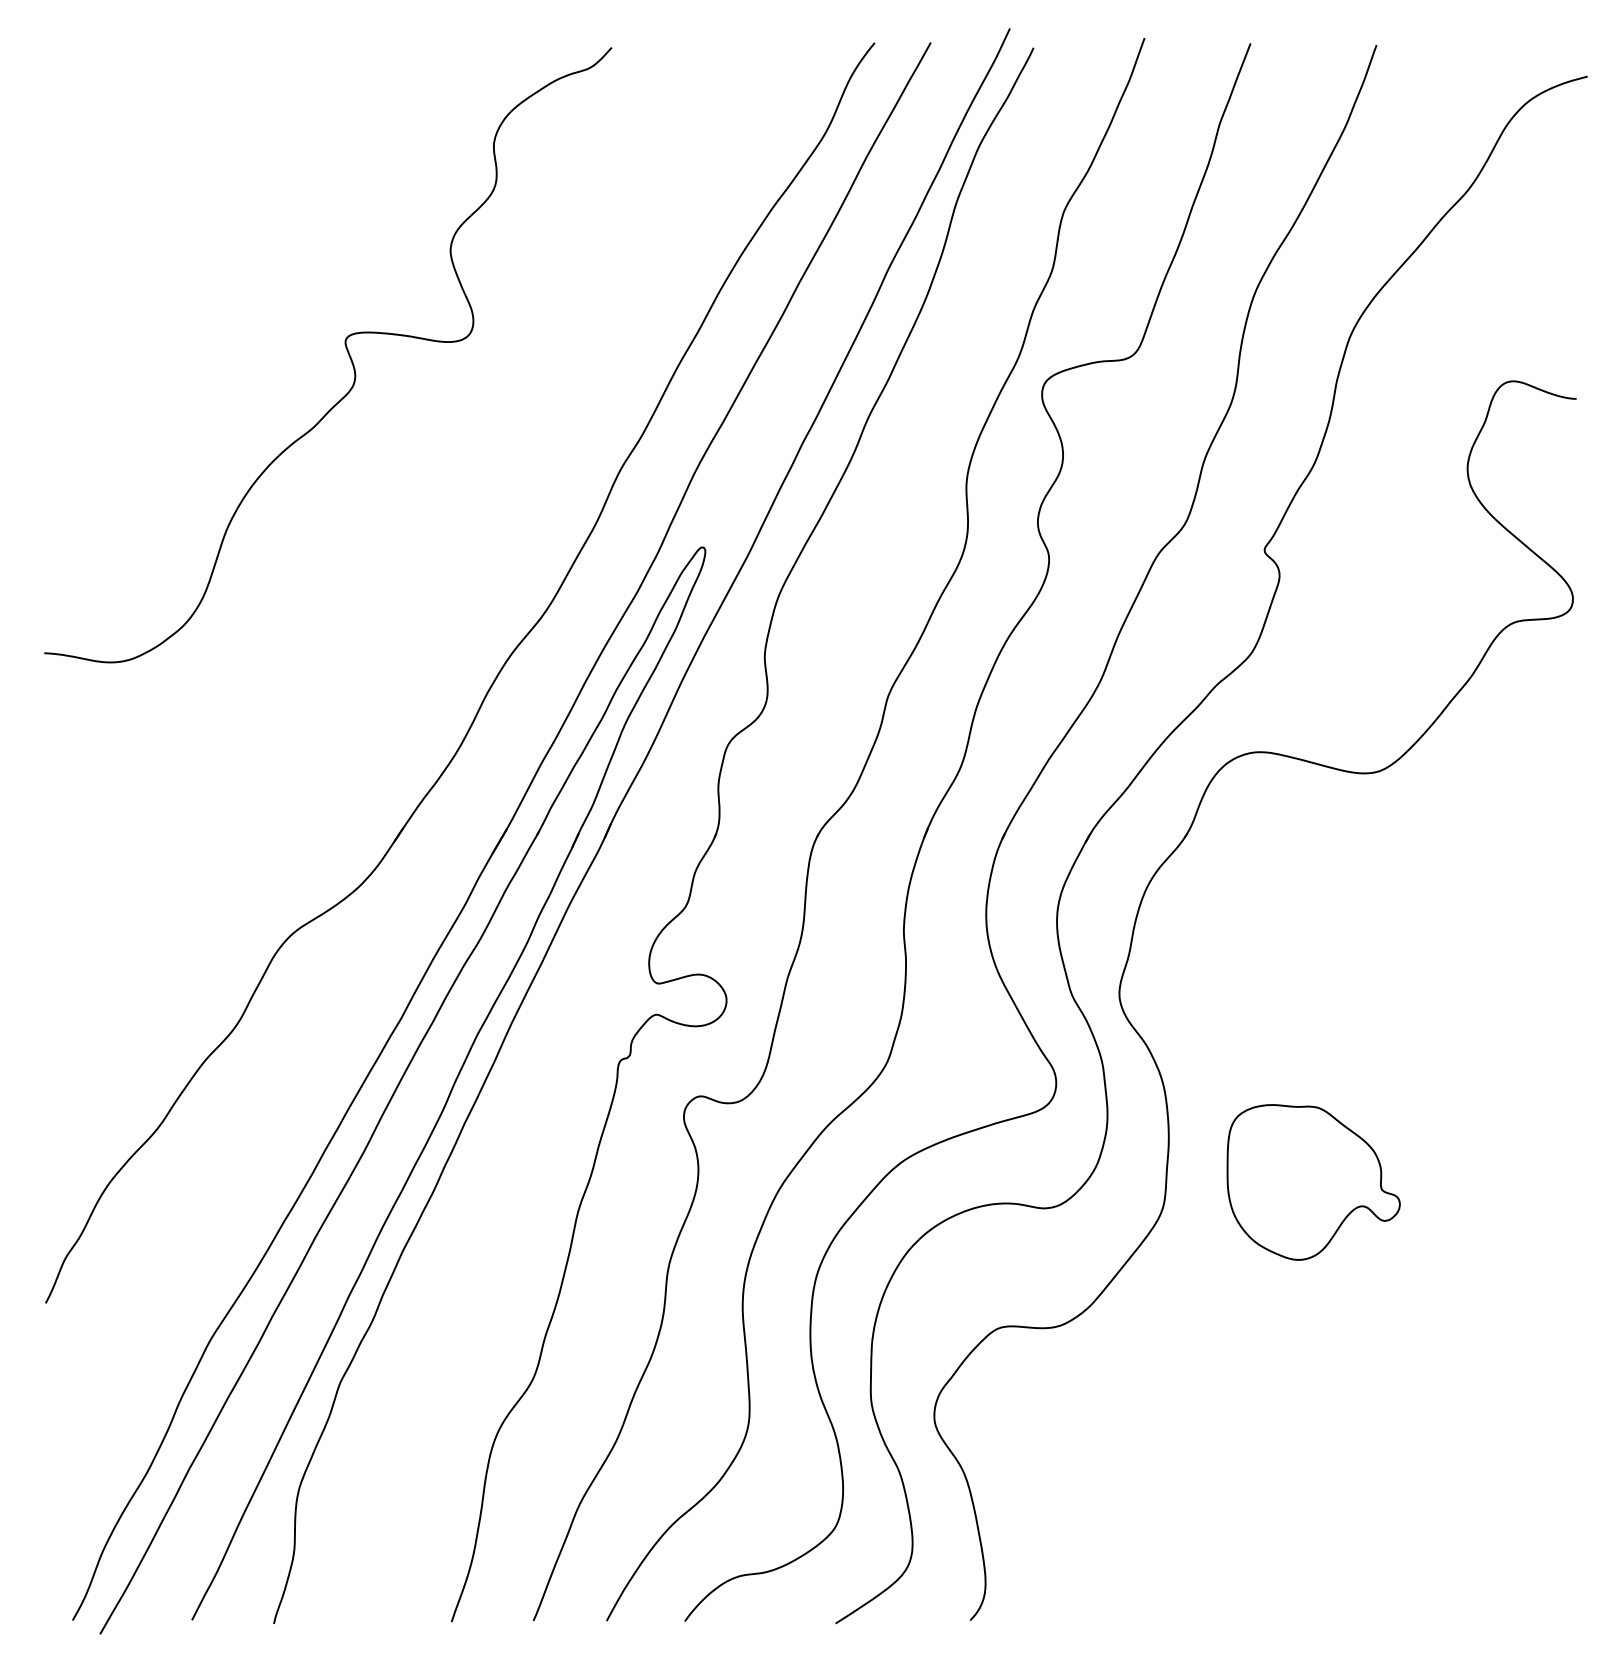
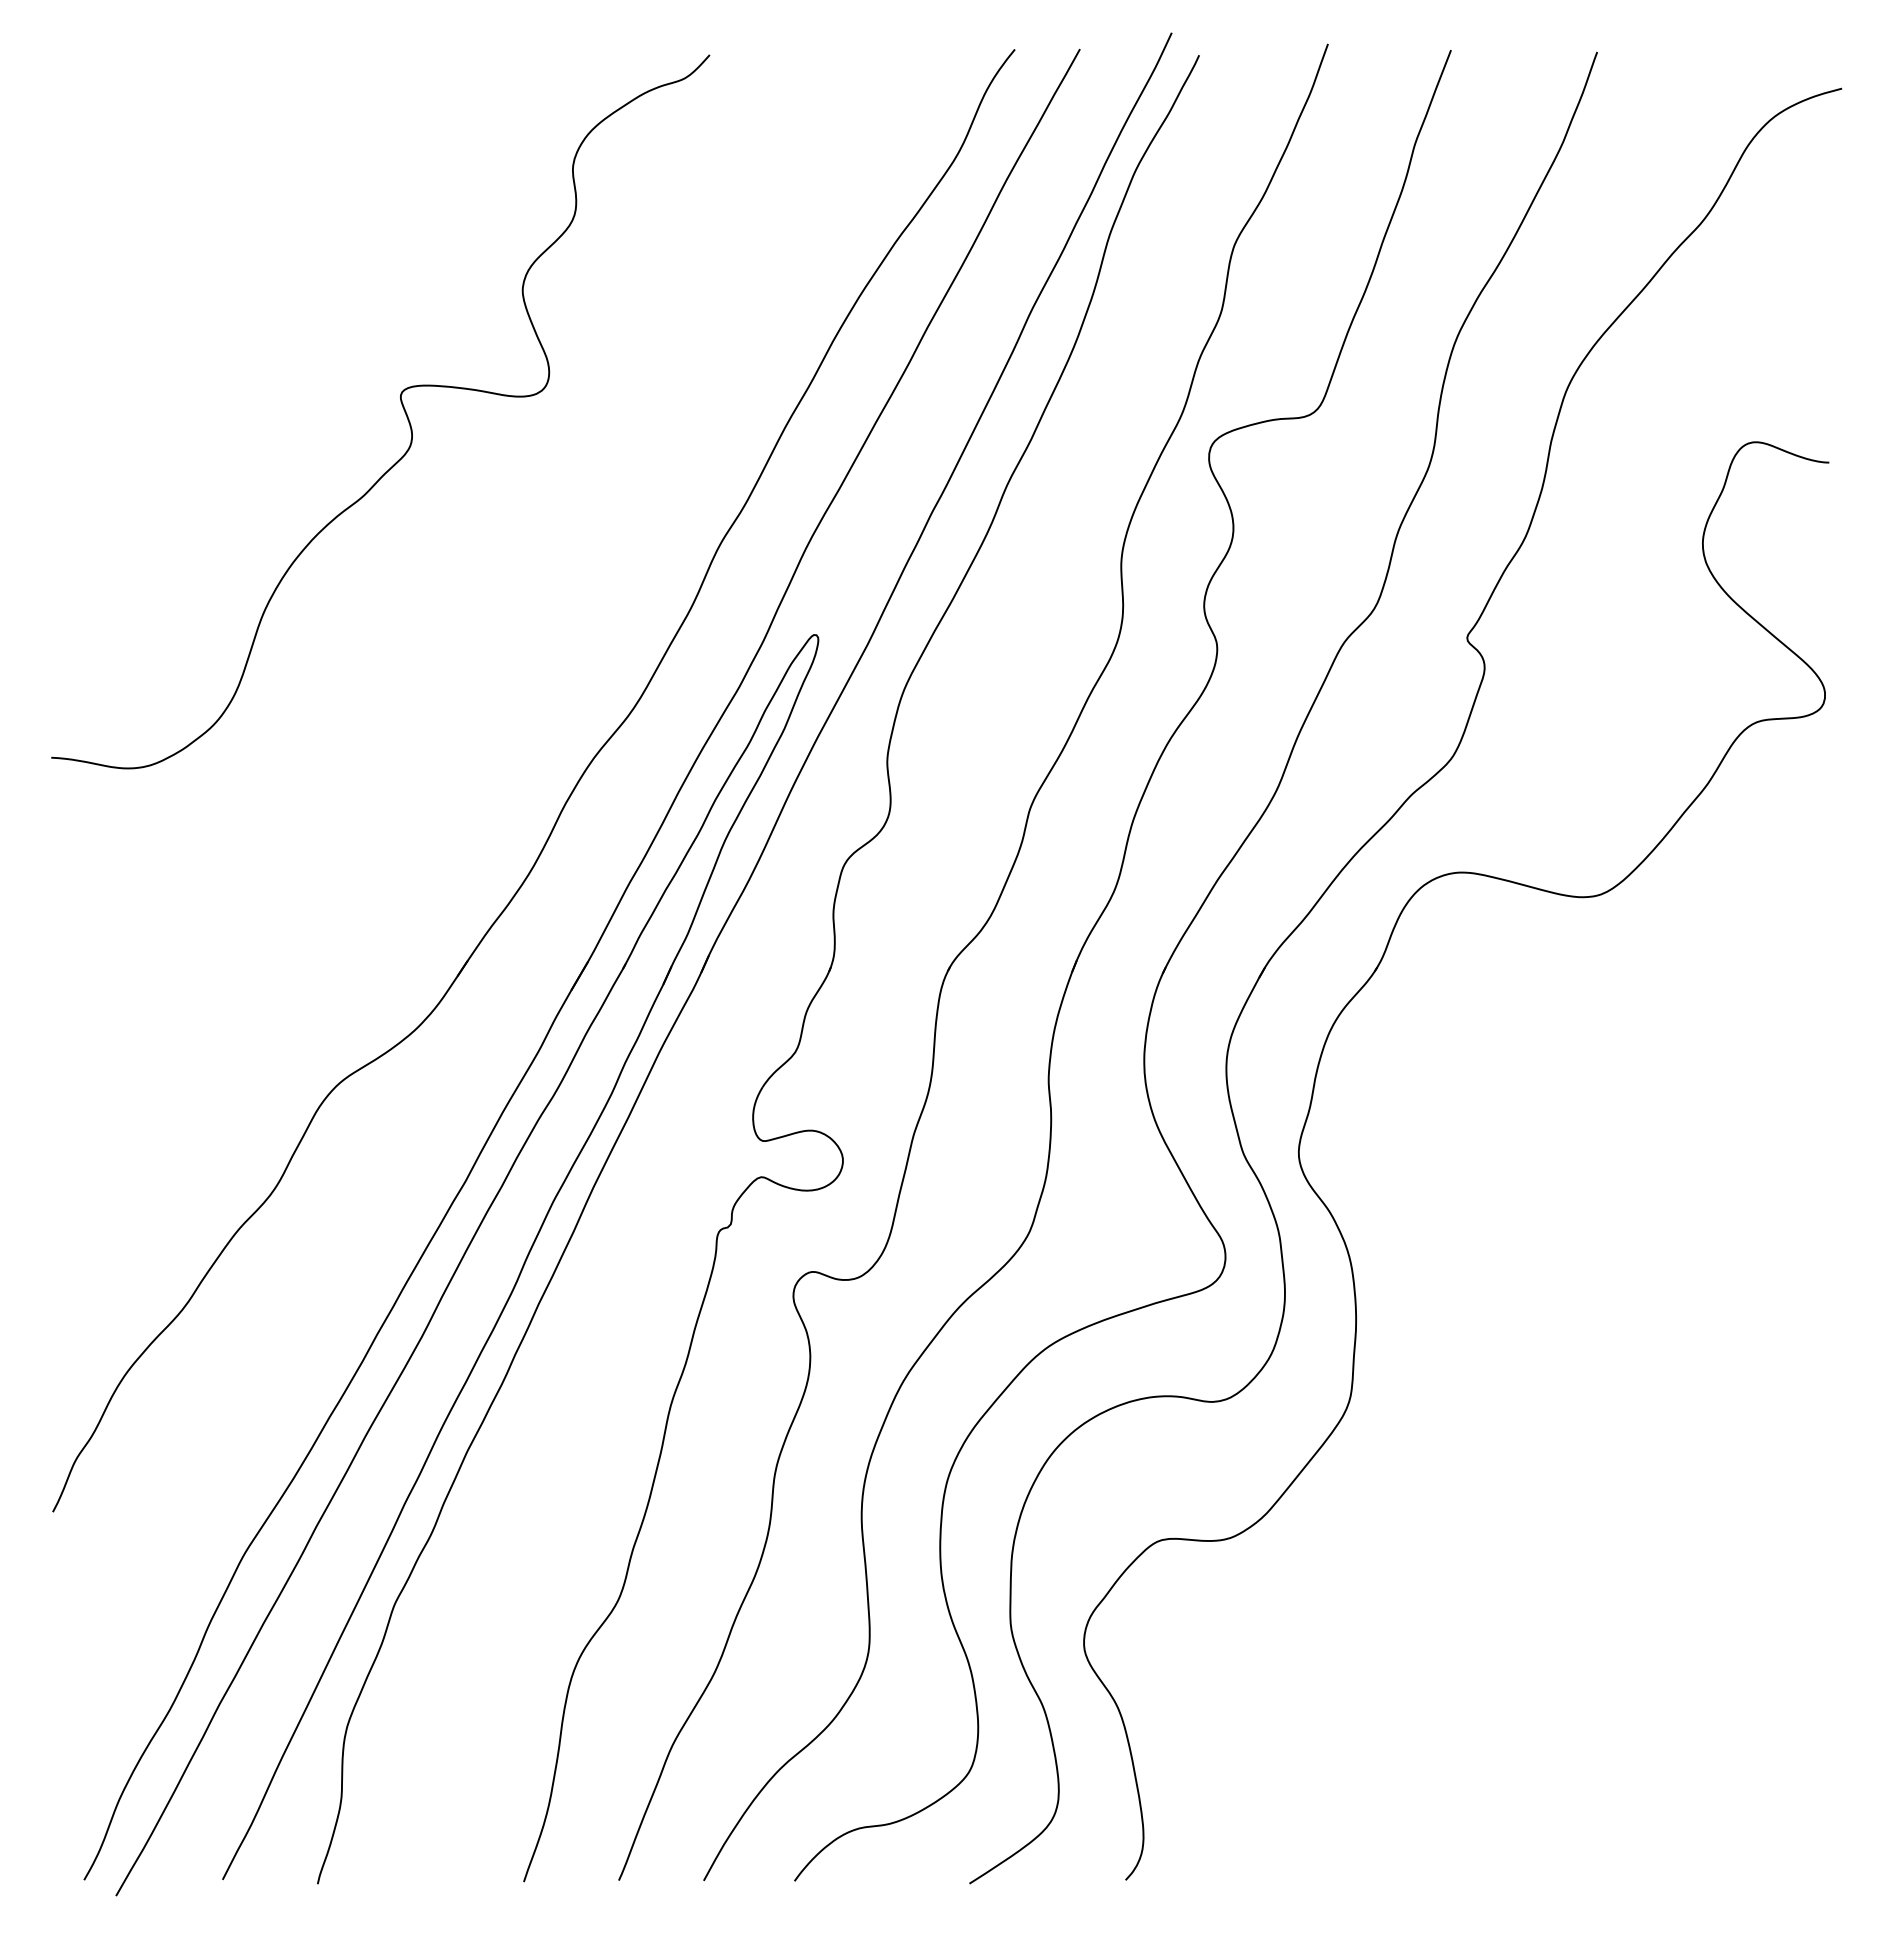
part: (1313, 1182) -> (1524, 1371), removed

